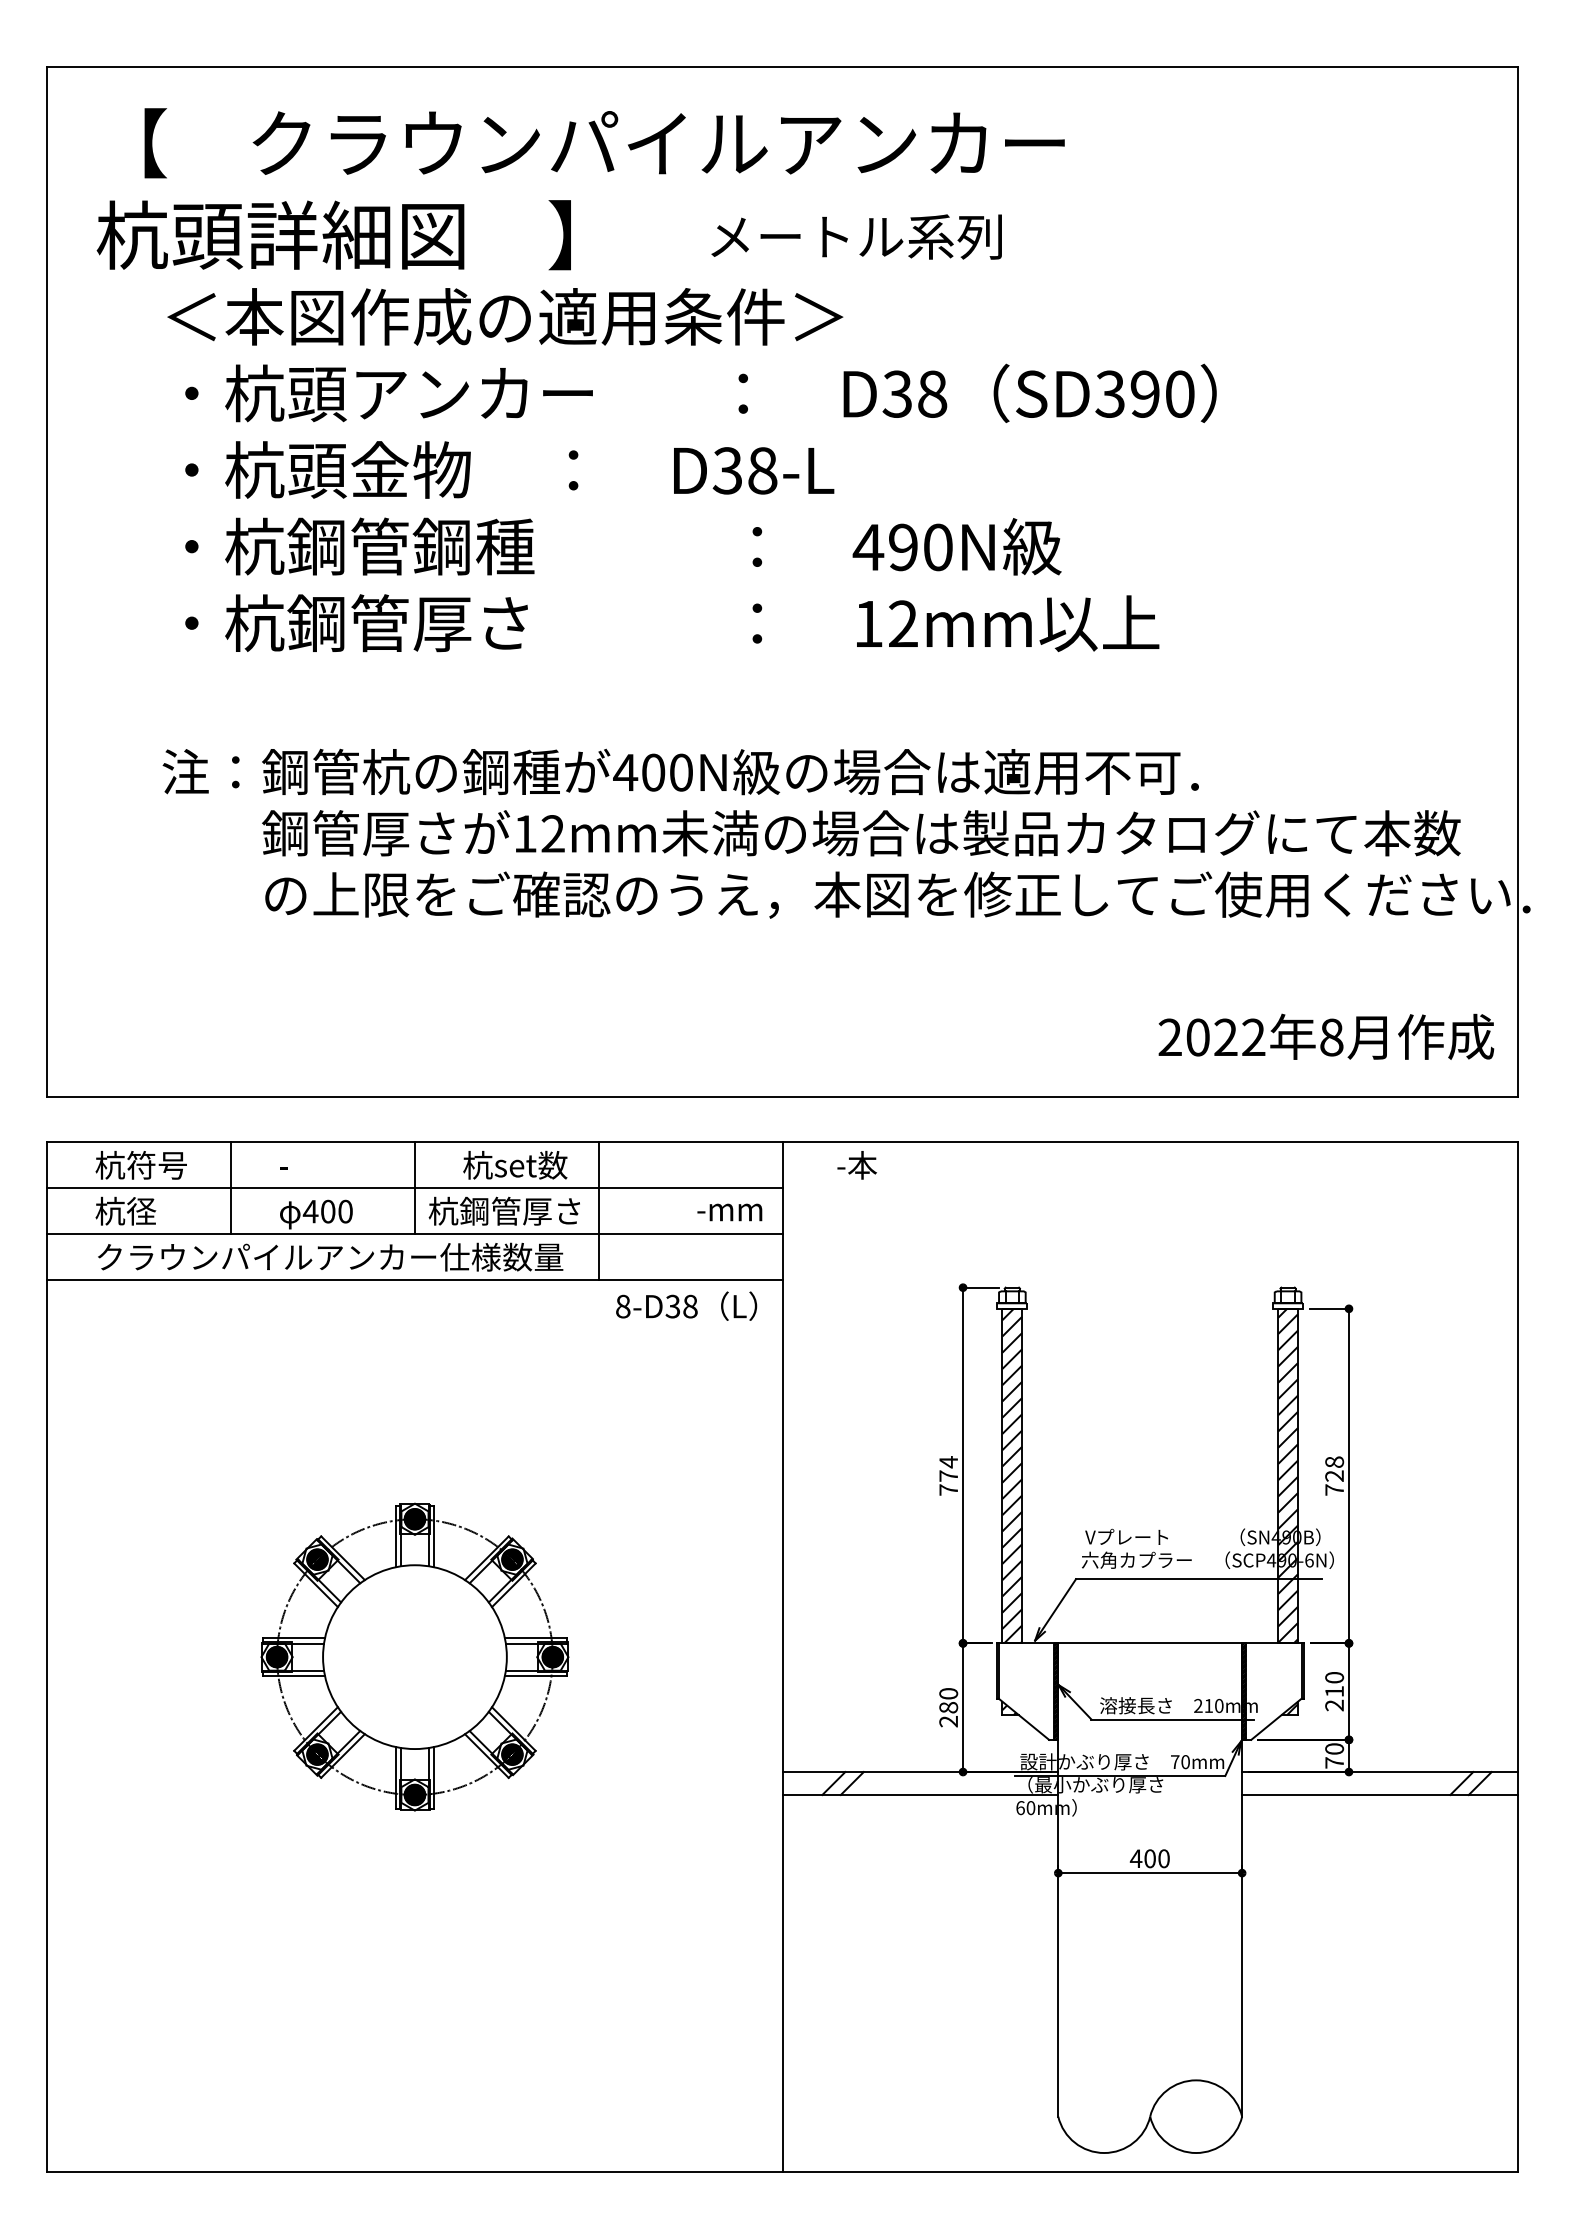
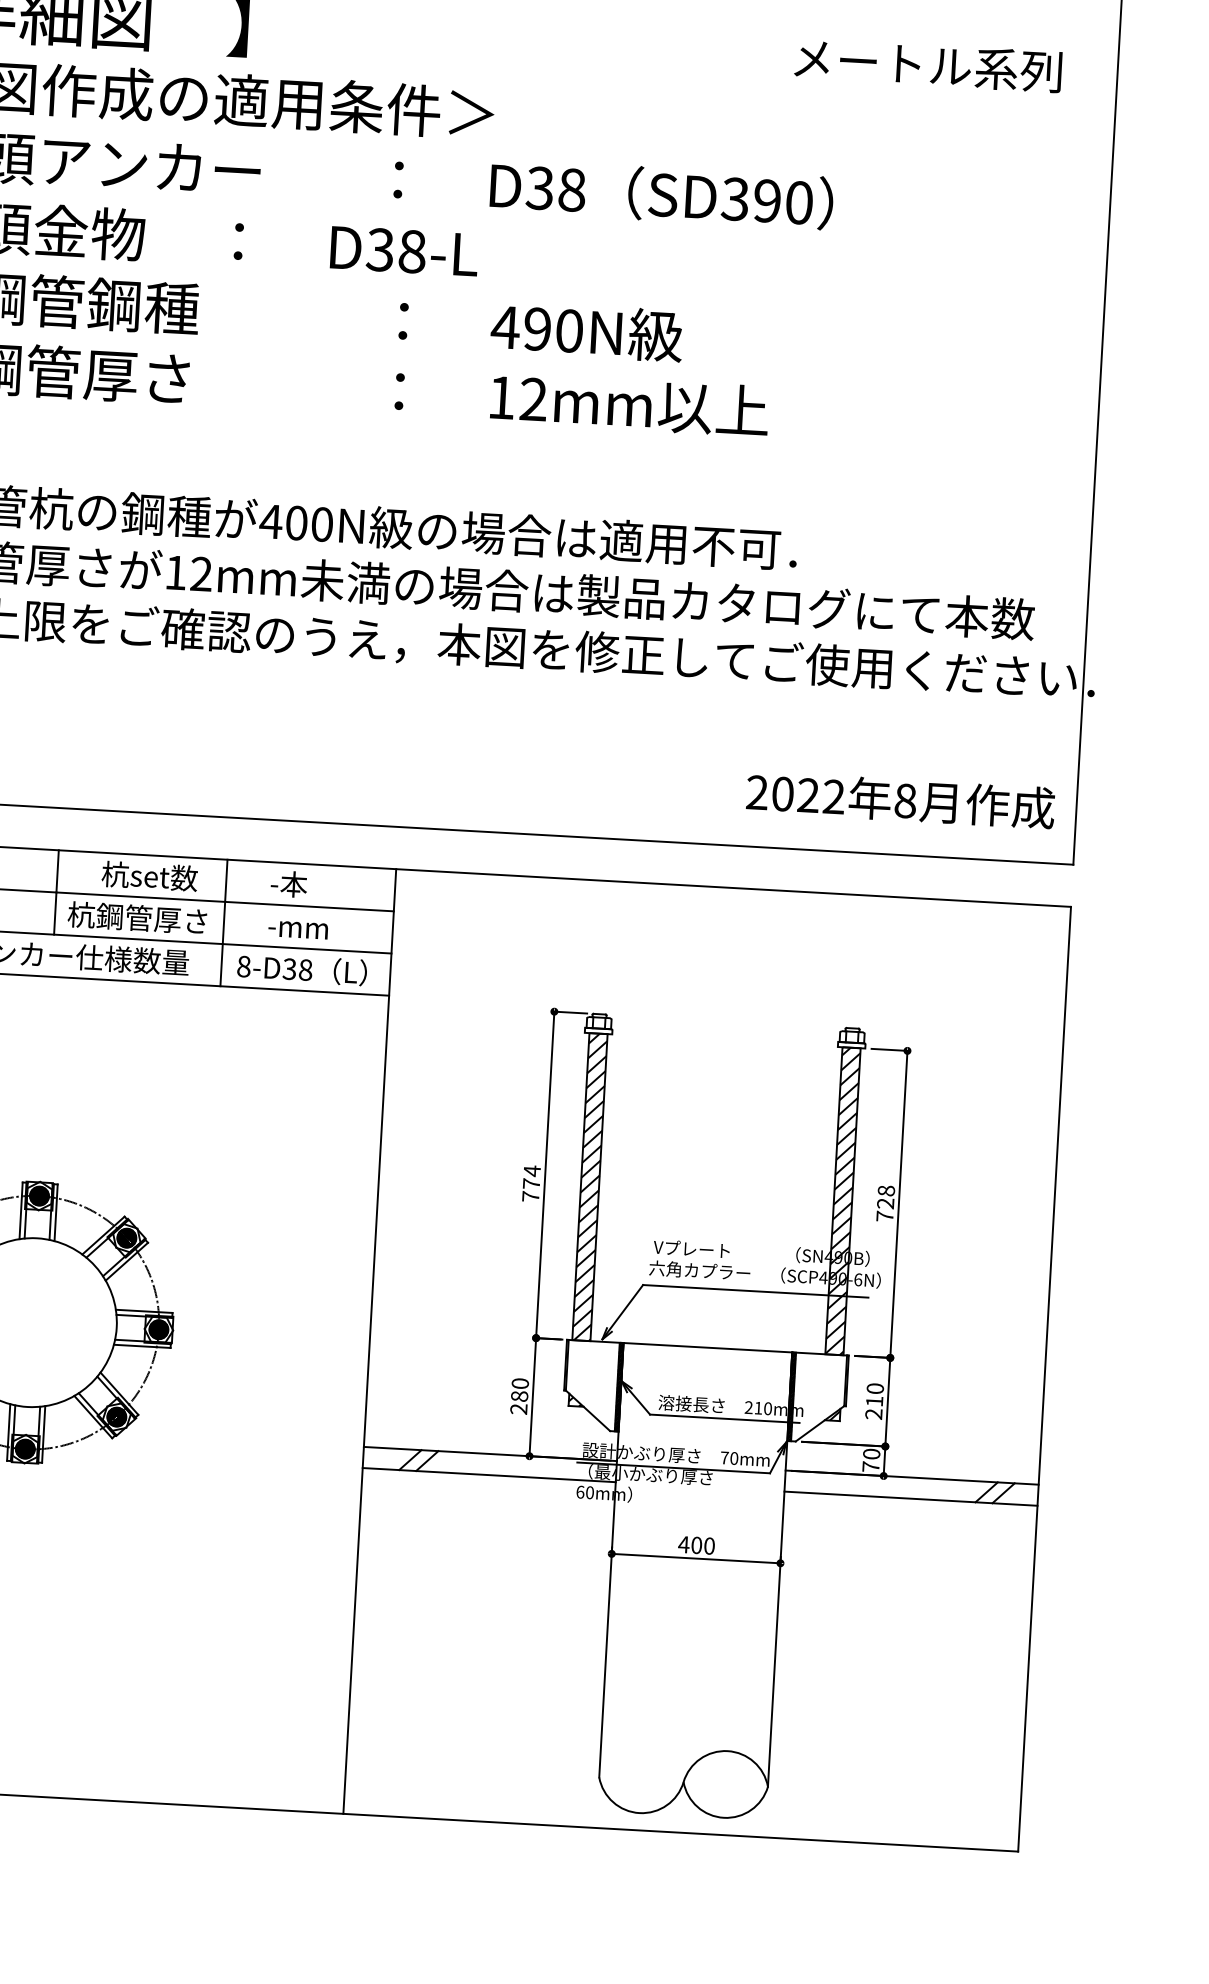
text: (856, 236) -> (928, 64), moved
text: (856, 1165) -> (288, 884), moved
text: (729, 1212) -> (297, 929), moved
text: (686, 1305) -> (302, 968), moved

